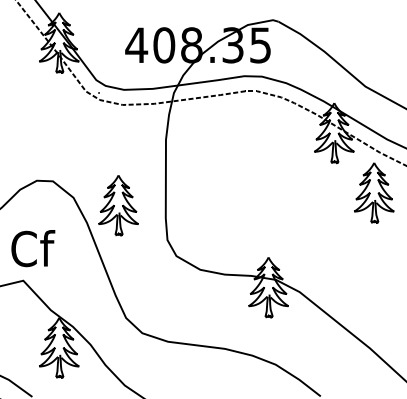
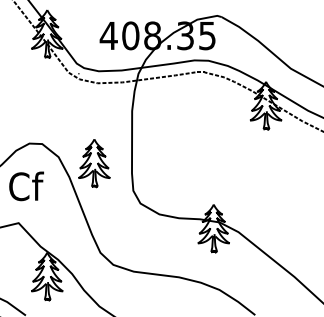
part: (374, 192) -> (298, 152), removed
text: (33, 248) -> (26, 186), moved

